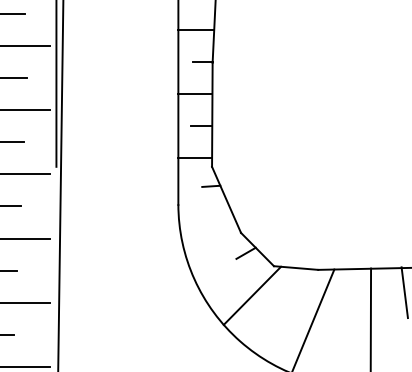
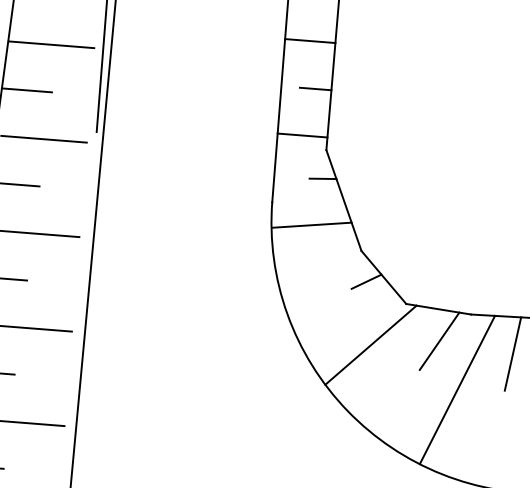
line: (205, 218) -> (310, 225), added
line: (298, 289) -> (439, 341), added
line: (348, 294) -> (512, 354), added

